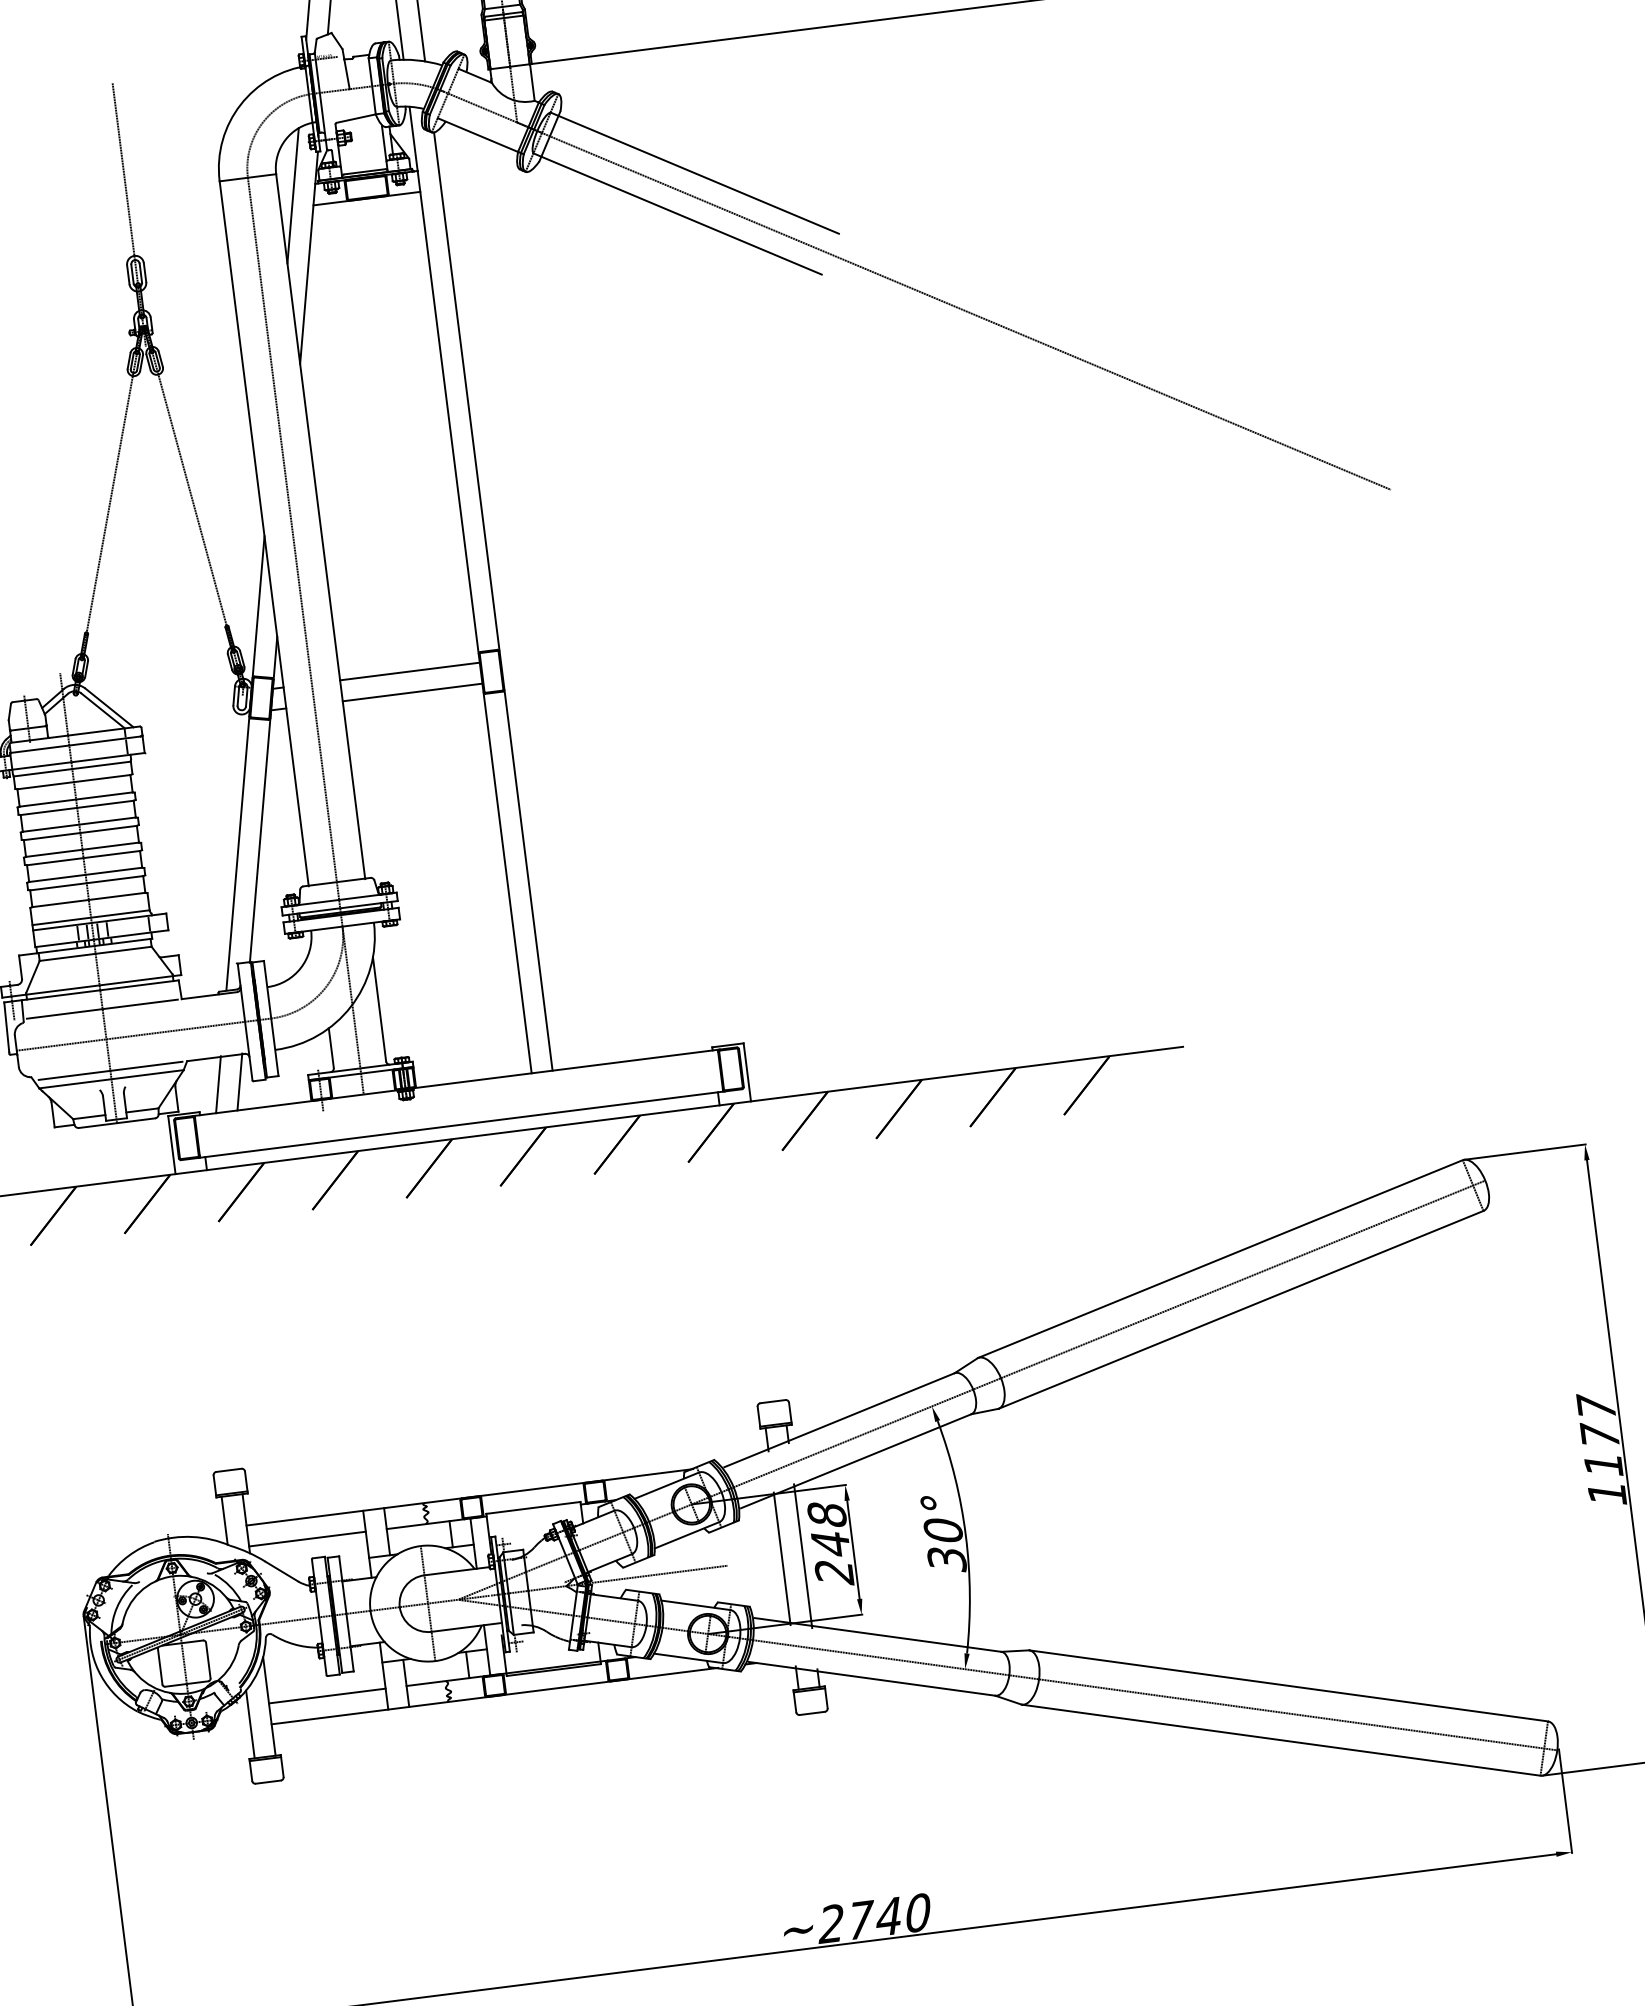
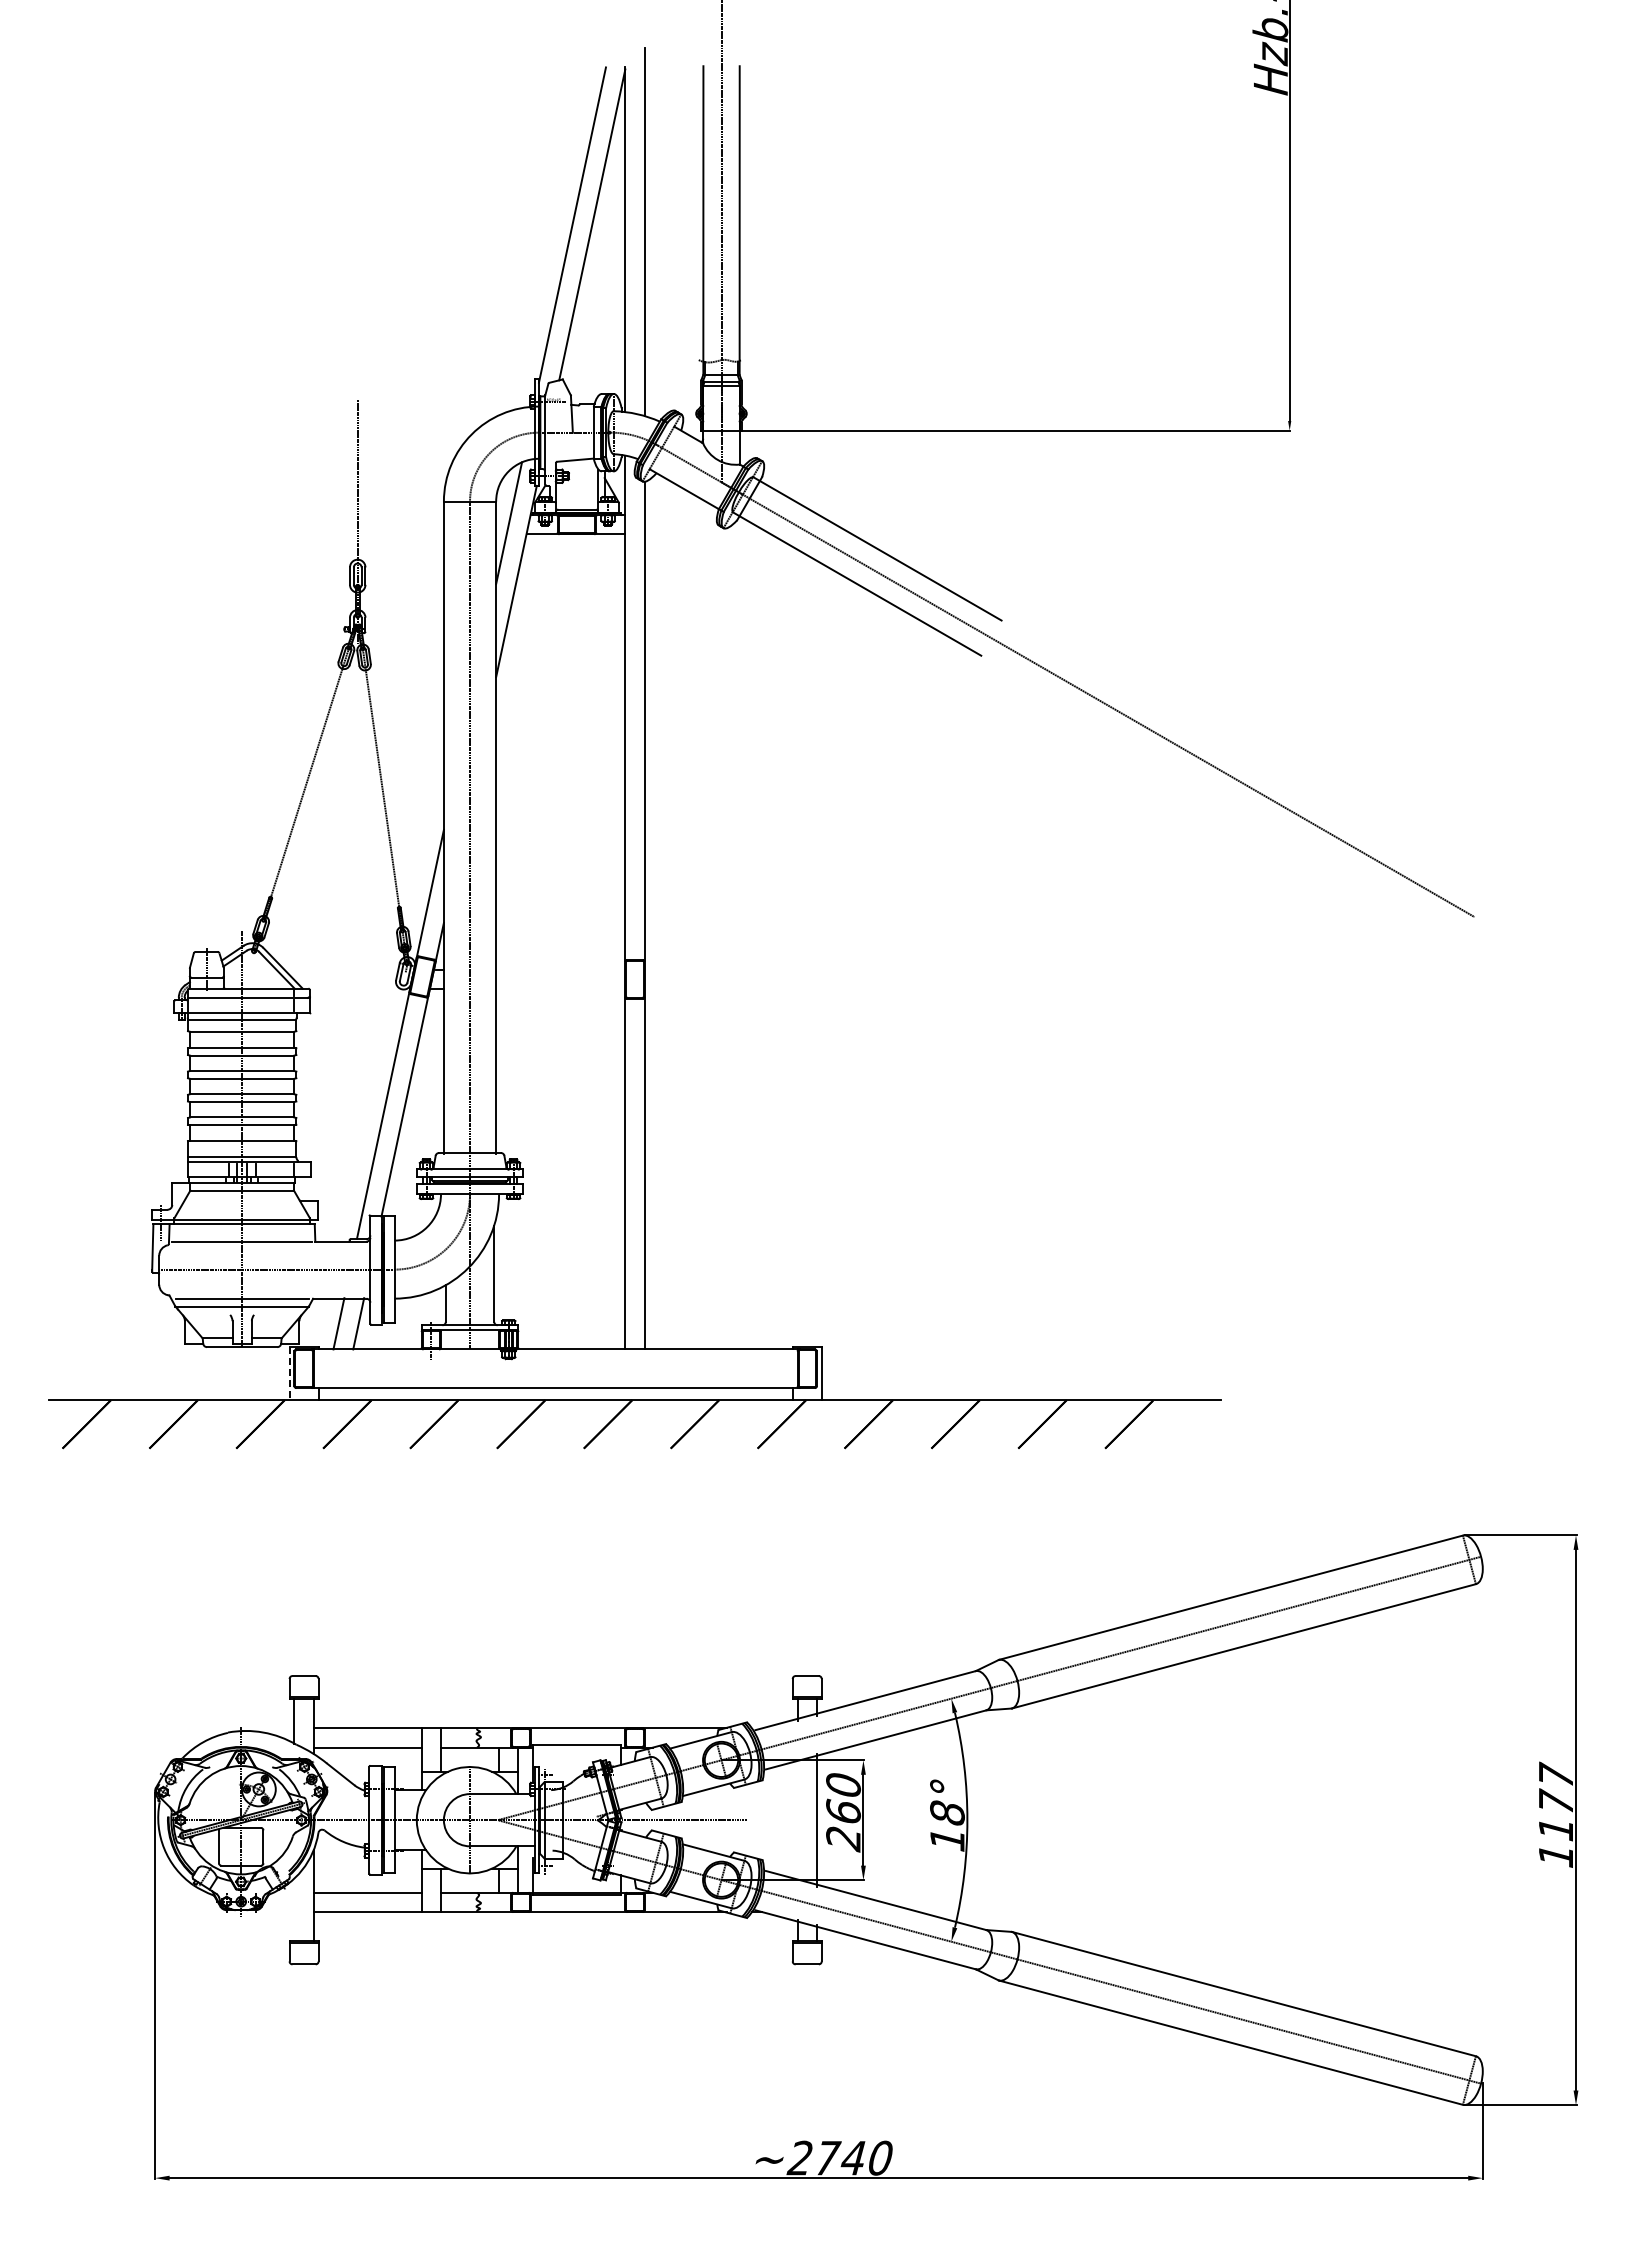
line: (409, 671) -> (560, 969), removed
line: (412, 692) -> (560, 989), removed
line: (171, 1145) -> (289, 1373), solid -> dashed
text: (828, 1529) -> (843, 1798), 248 -> 260
text: (945, 1545) -> (947, 1826), 30° -> 18°
line: (782, 1558) -> (797, 1819), removed
line: (250, 1724) -> (294, 1909), removed

